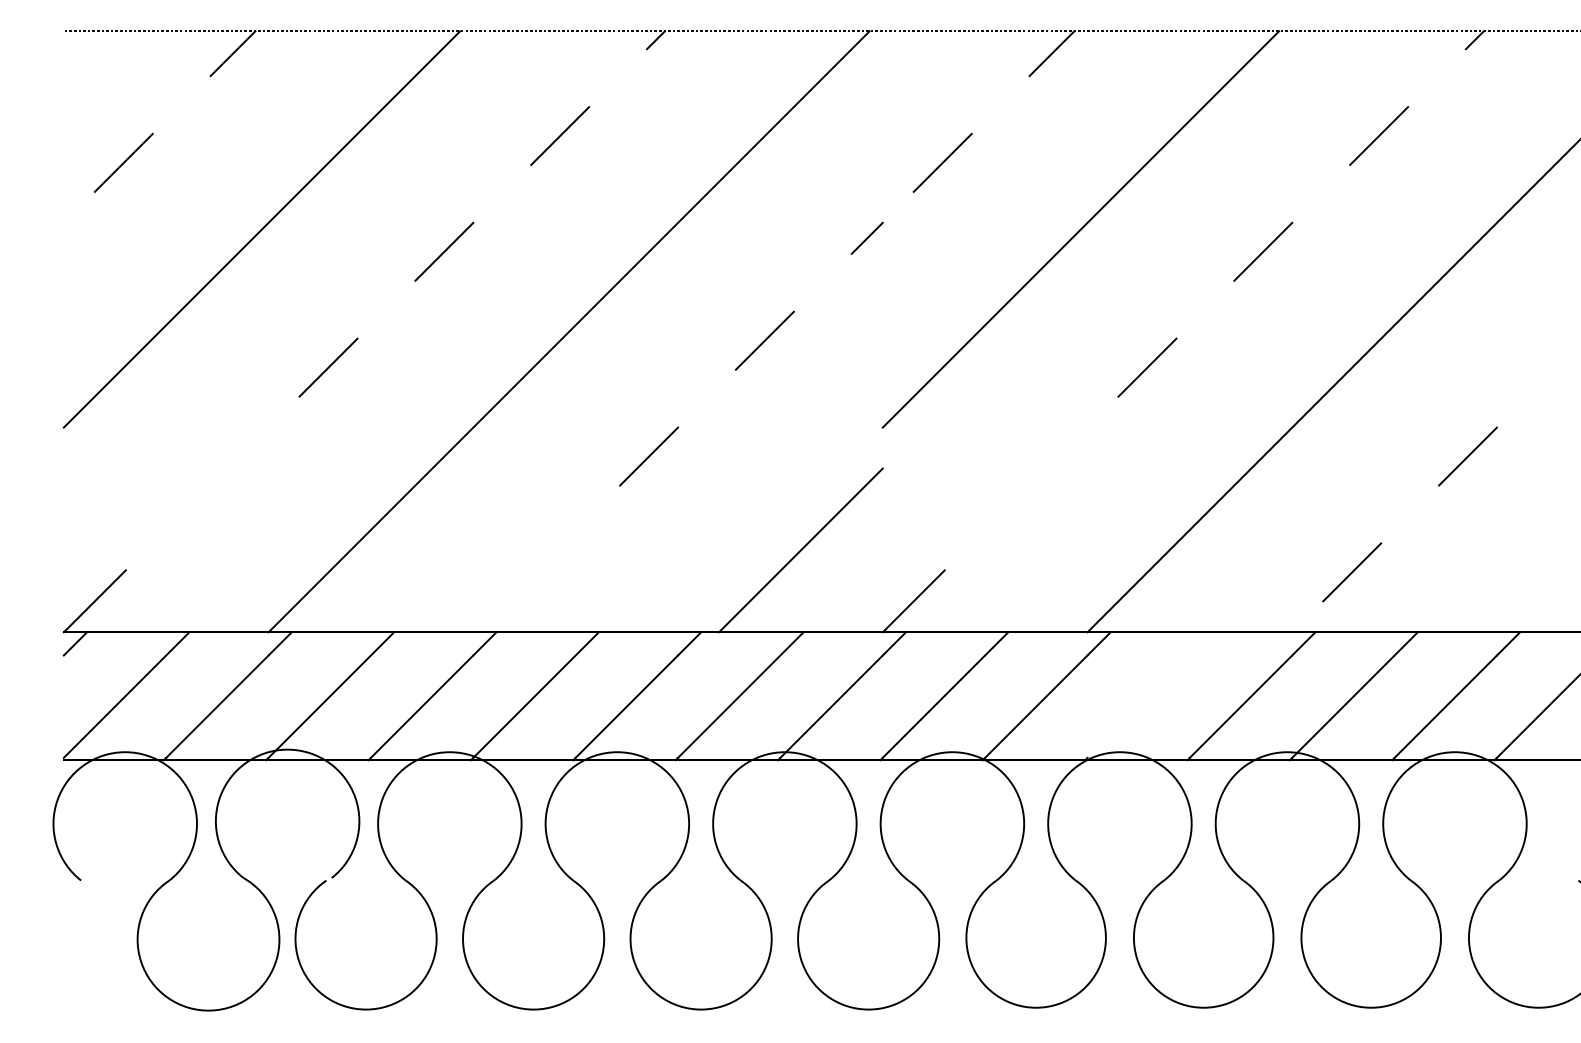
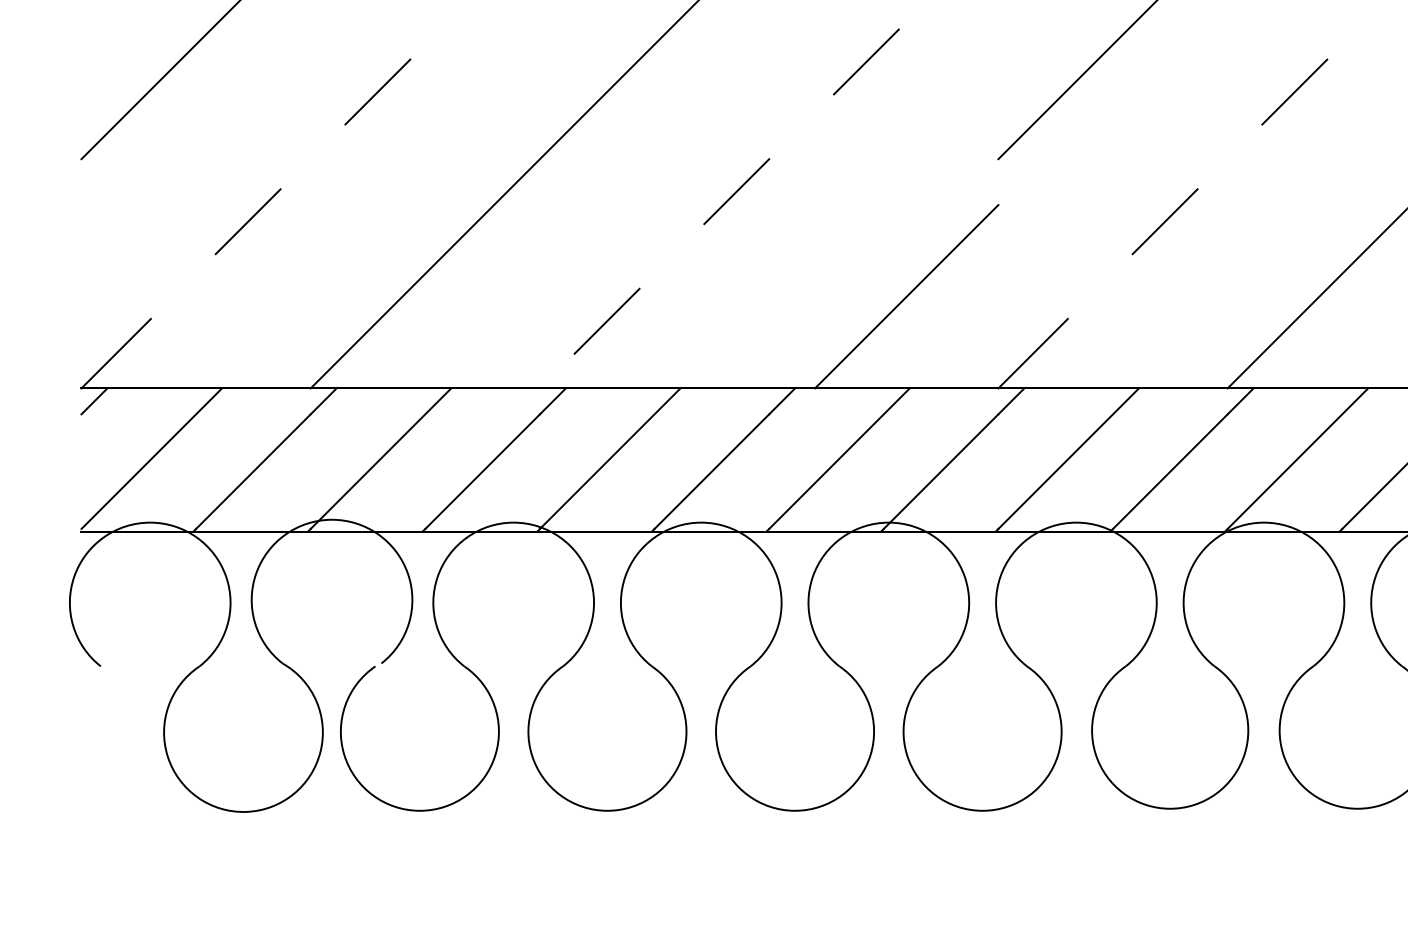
line: (212, 483) -> (247, 221), added
line: (1031, 483) -> (1164, 221), added
line: (533, 572) -> (607, 321), added
line: (1150, 694) -> (1298, 458), added

